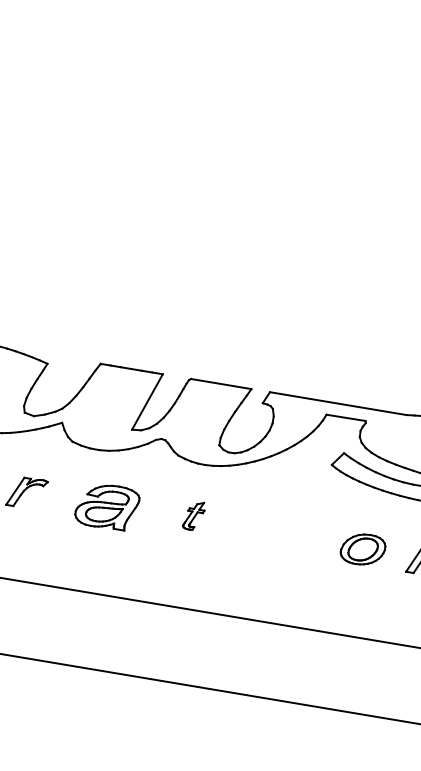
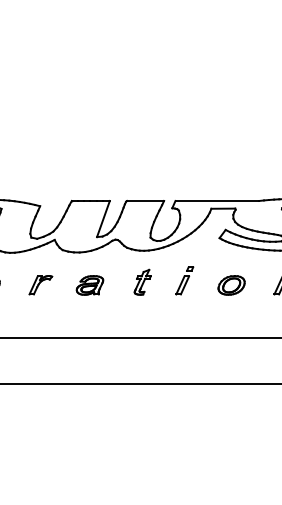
part: (106, 506) -> (89, 285), size x0.71
part: (194, 514) -> (142, 281), size x1.43
part: (262, 524) -> (184, 280), added
part: (362, 549) -> (231, 285), moved

